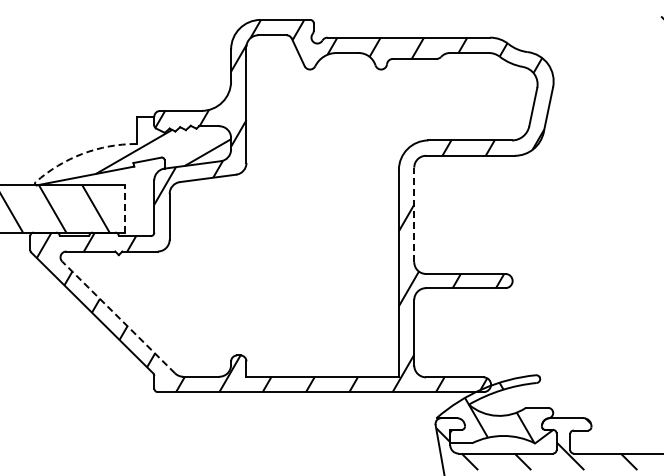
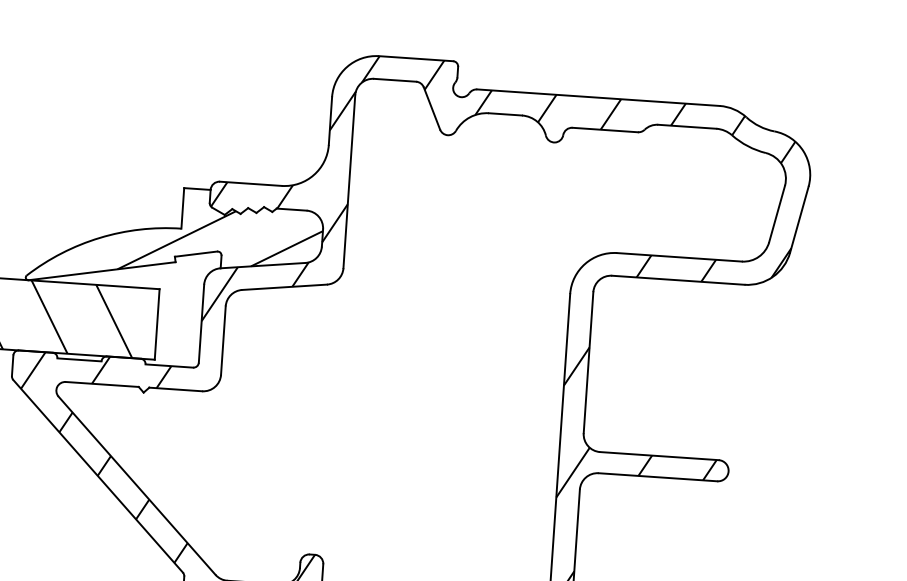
arc: (82, 153) -> (99, 237), dashed -> solid
line: (124, 208) -> (156, 323), dashed -> solid
line: (414, 214) -> (588, 362), dashed -> solid
line: (118, 317) -> (136, 485), dashed -> solid

